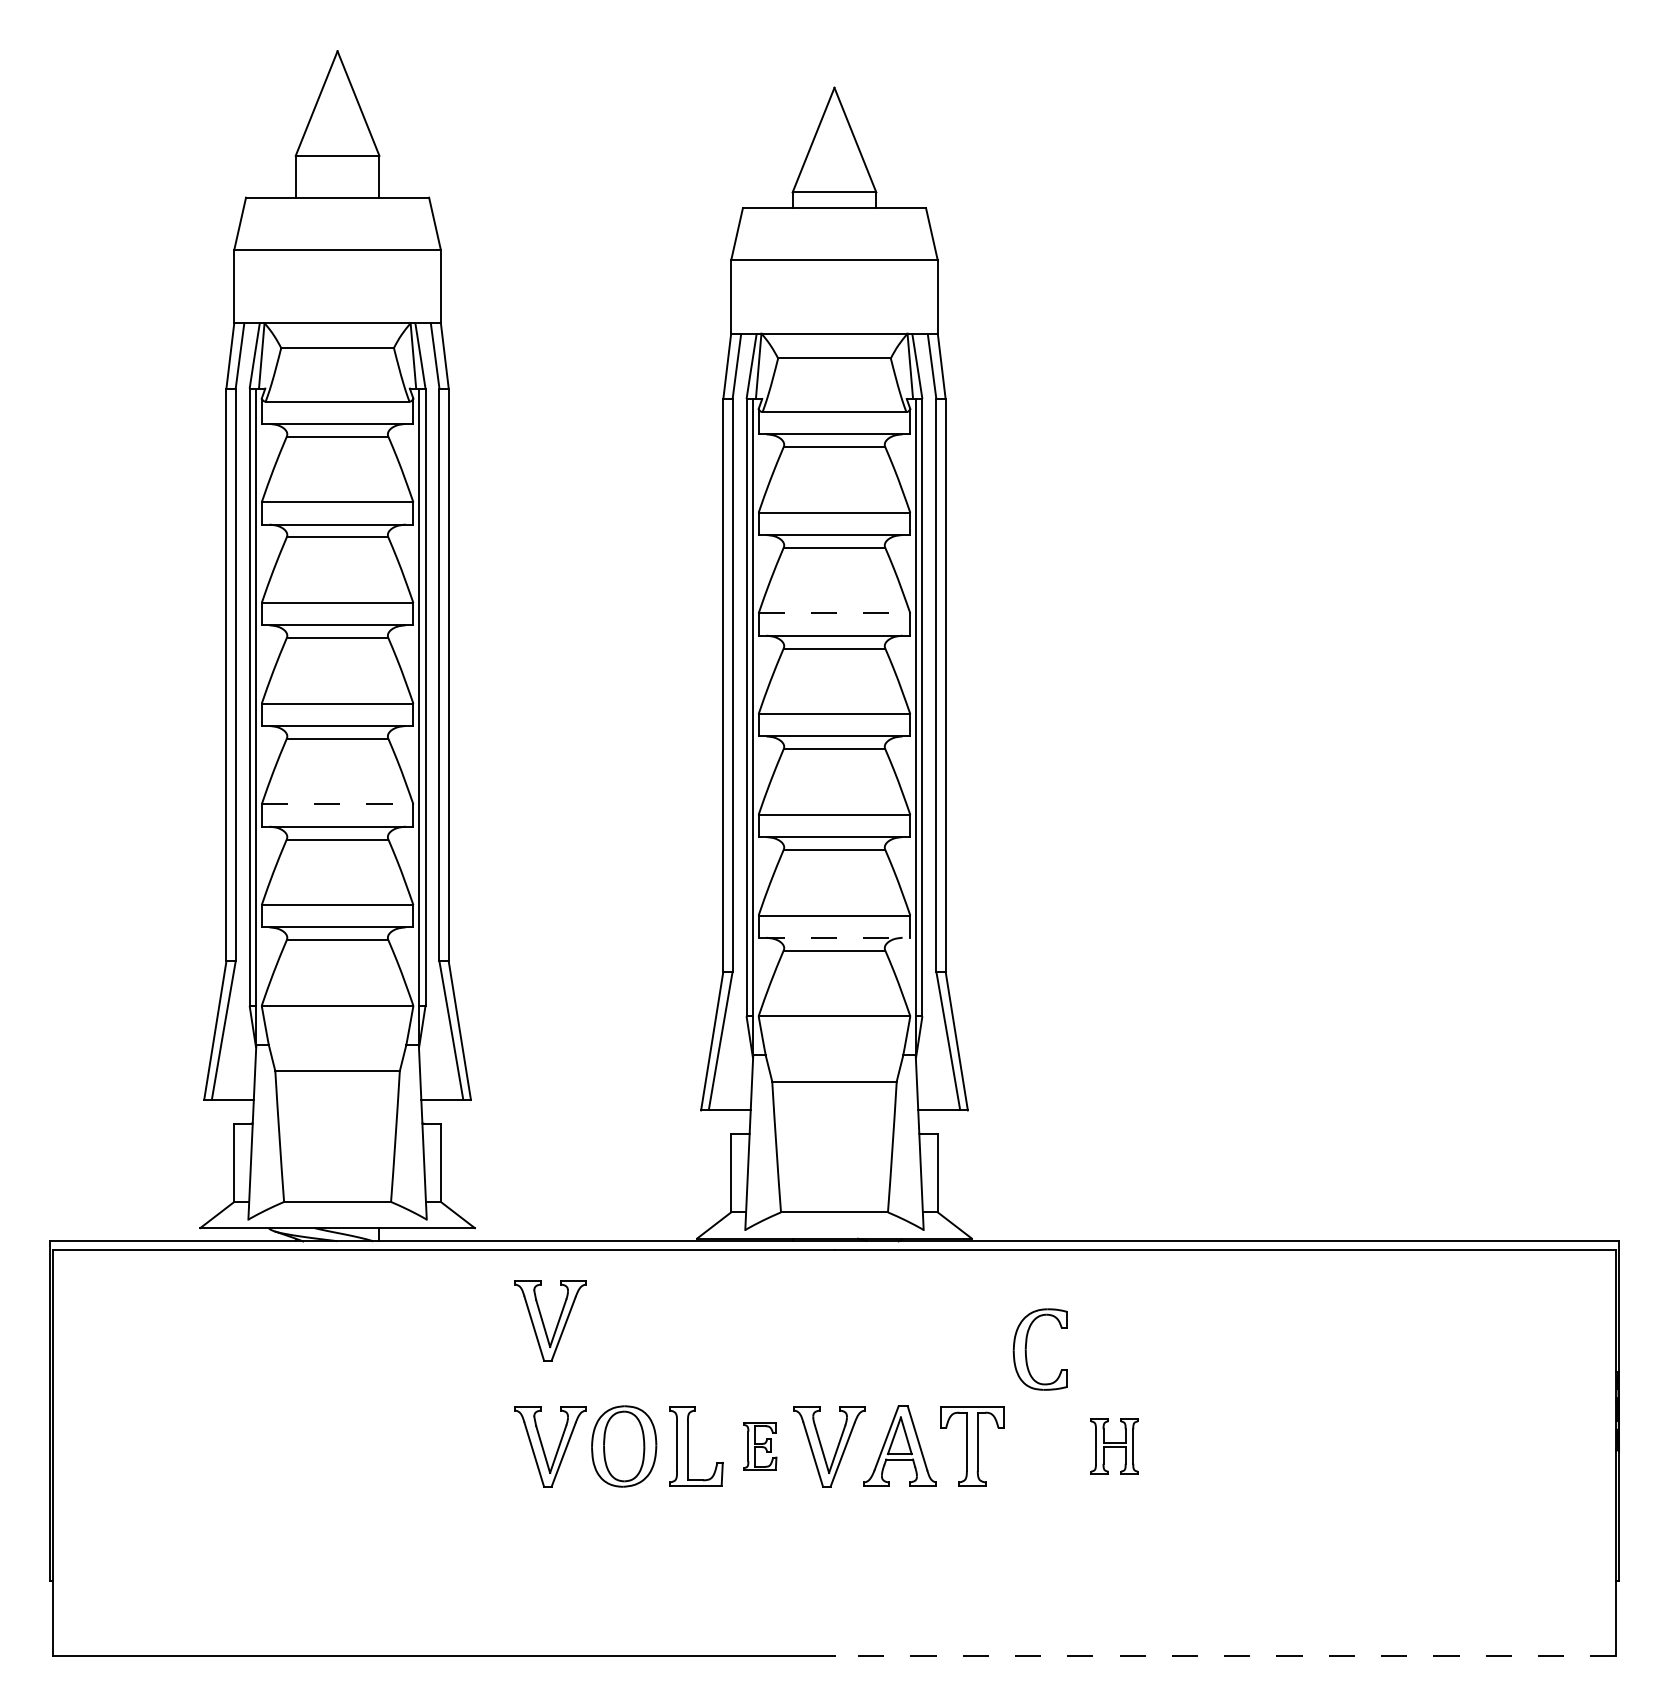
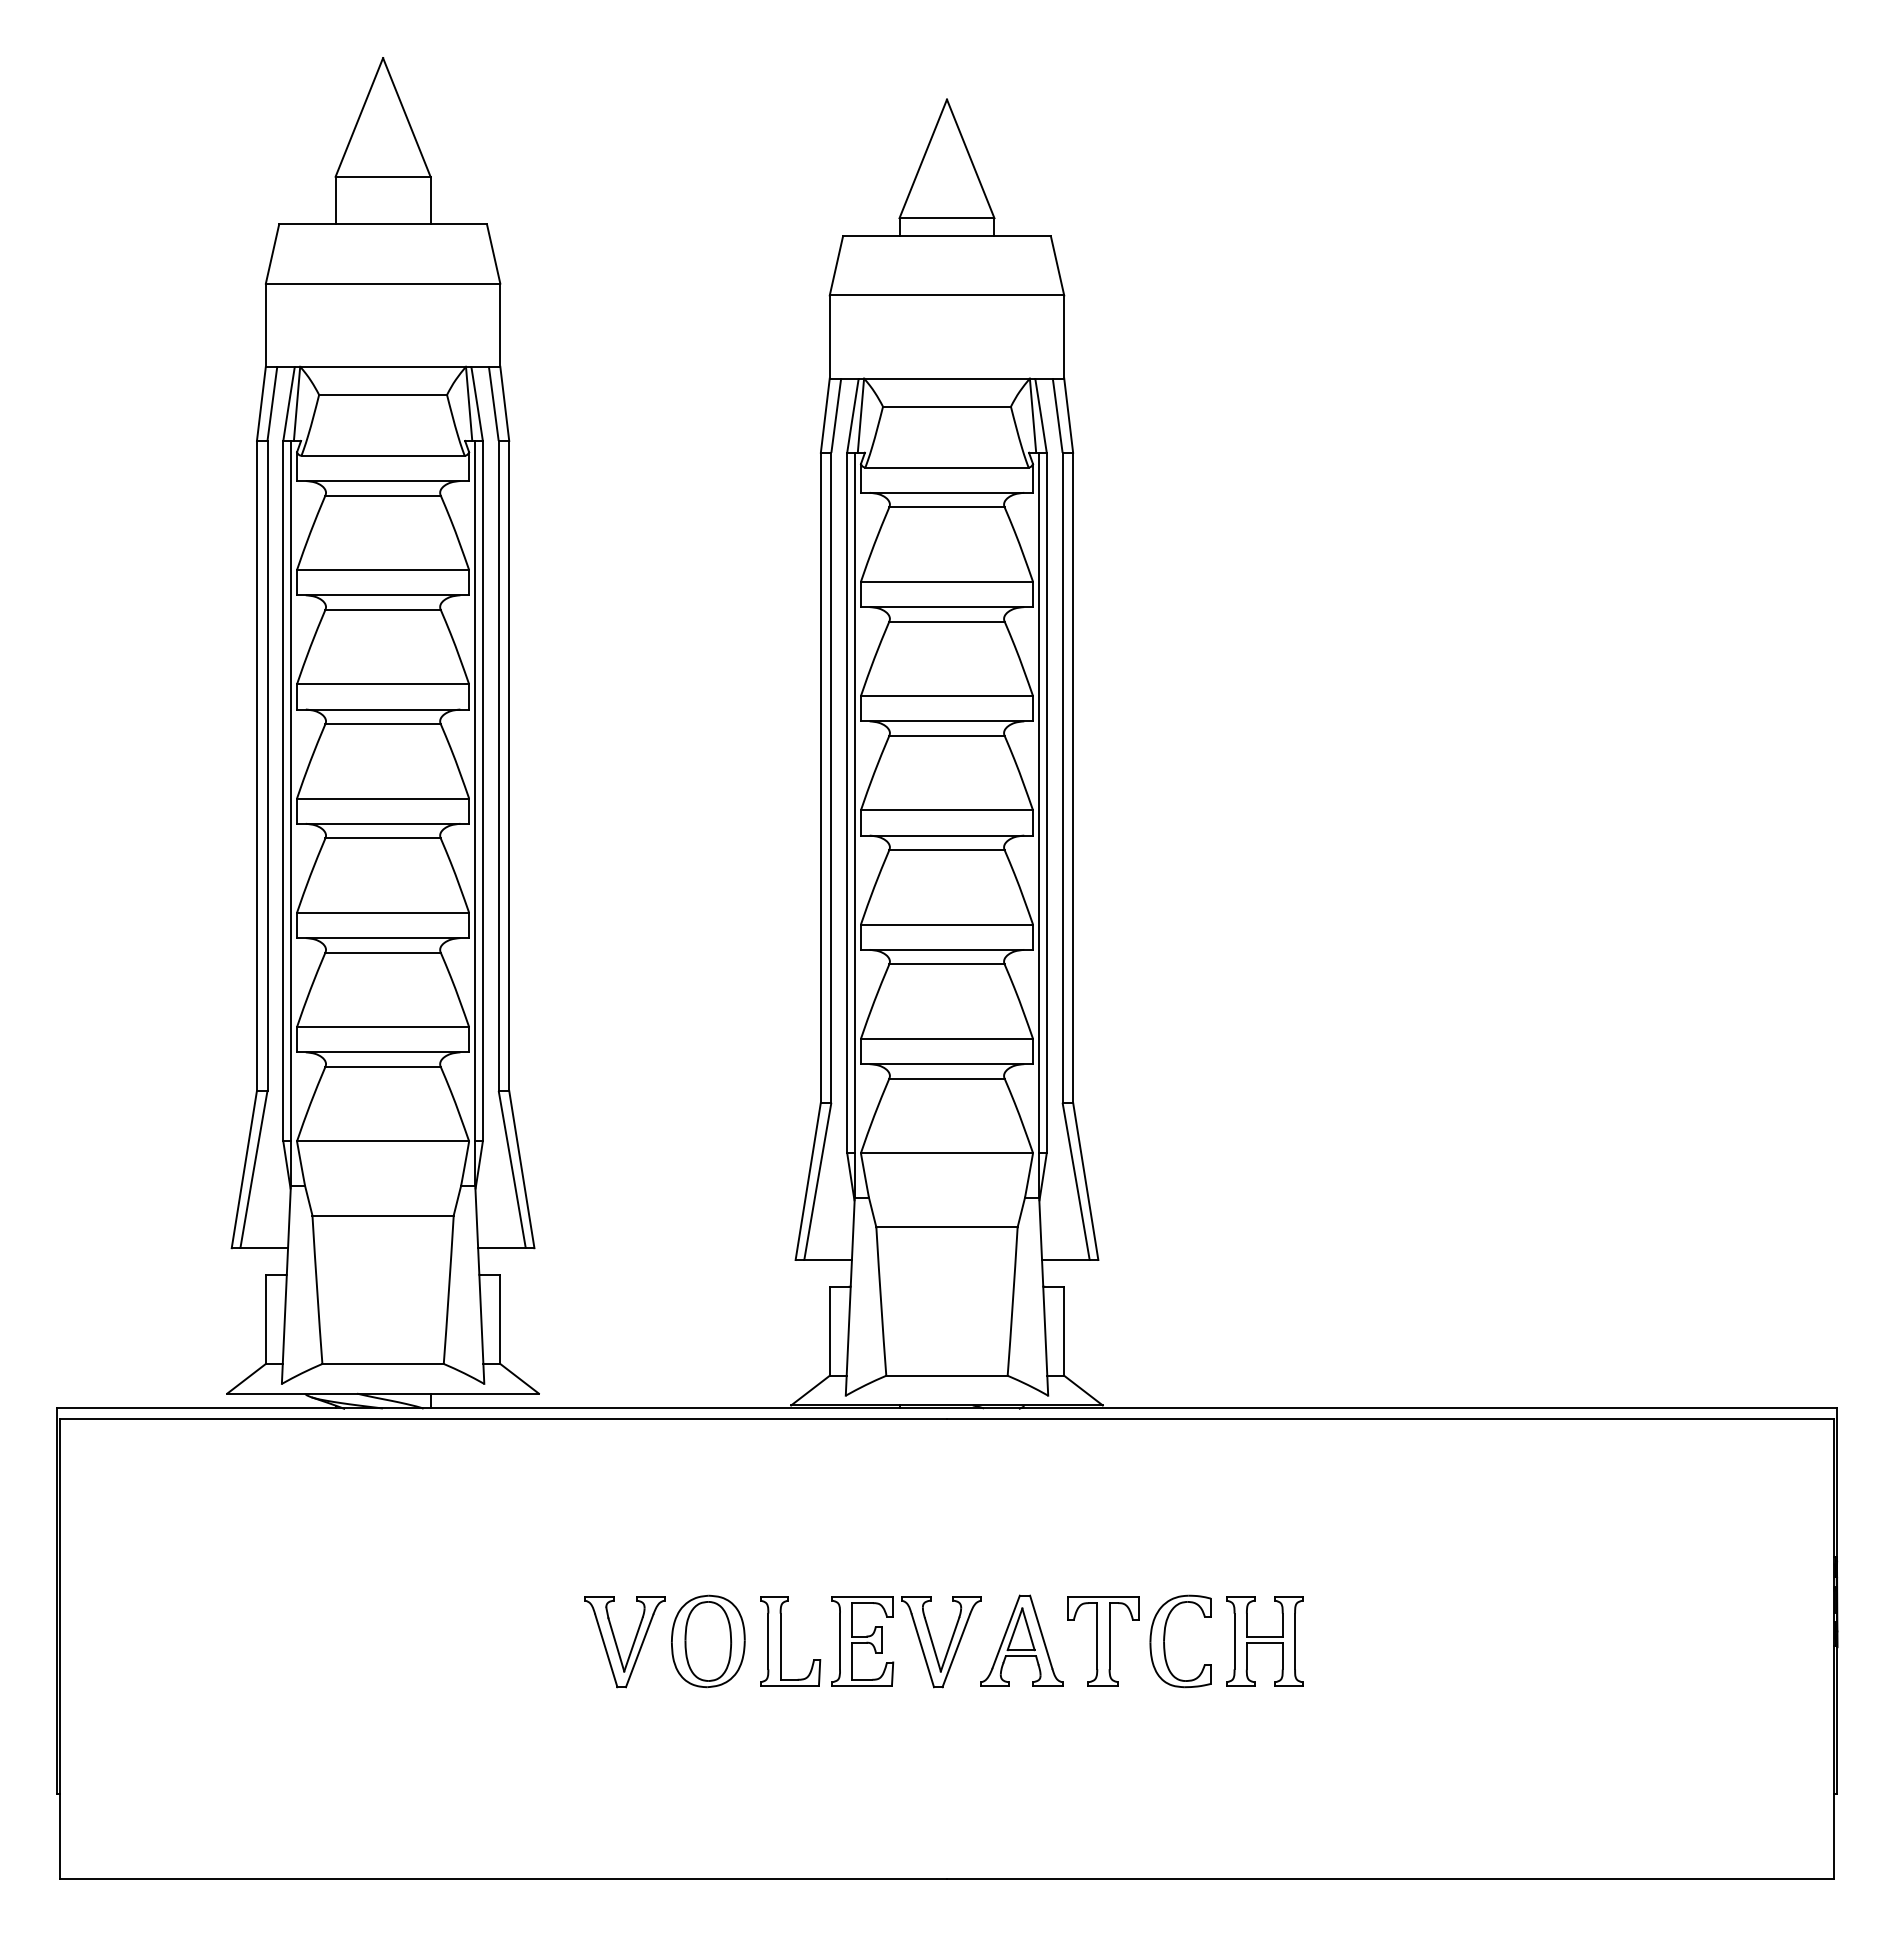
line: (834, 613) -> (947, 696), dashed -> solid
line: (337, 804) -> (383, 912), dashed -> solid
line: (834, 938) -> (947, 1064), dashed -> solid
part: (544, 1323) -> (617, 1501), removed
part: (1027, 1346) -> (1165, 1638), moved
part: (760, 1446) -> (862, 1641), size x1.67
part: (1114, 1446) -> (1264, 1641), size x1.43
line: (1225, 1655) -> (1390, 1878), dashed -> solid

